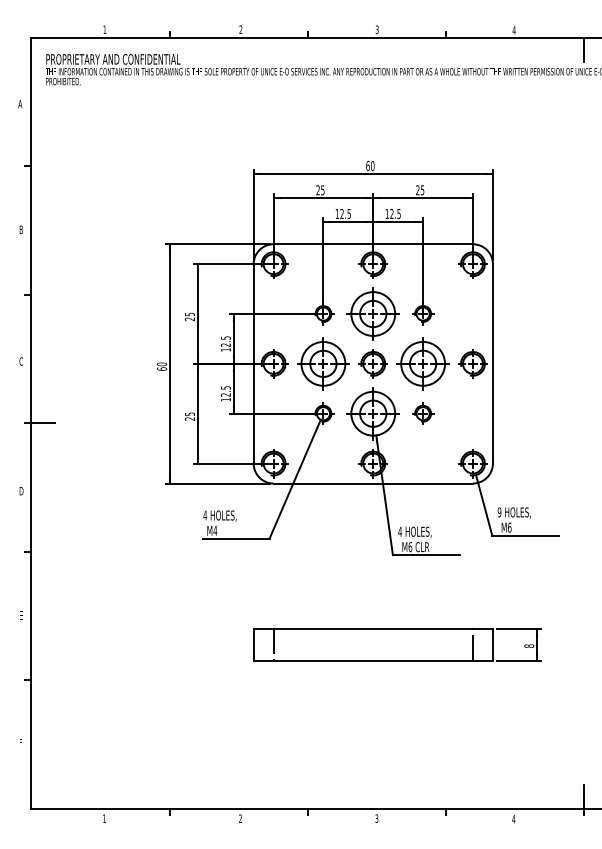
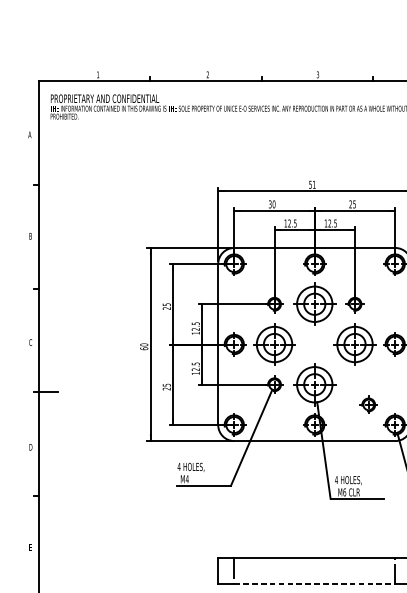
text: (370, 166) -> (312, 185), 60 -> 51
text: (320, 190) -> (272, 204), 25 -> 30
part: (372, 363) -> (314, 344), removed
part: (423, 413) -> (369, 404), moved
line: (373, 660) -> (314, 583), solid -> dashed

